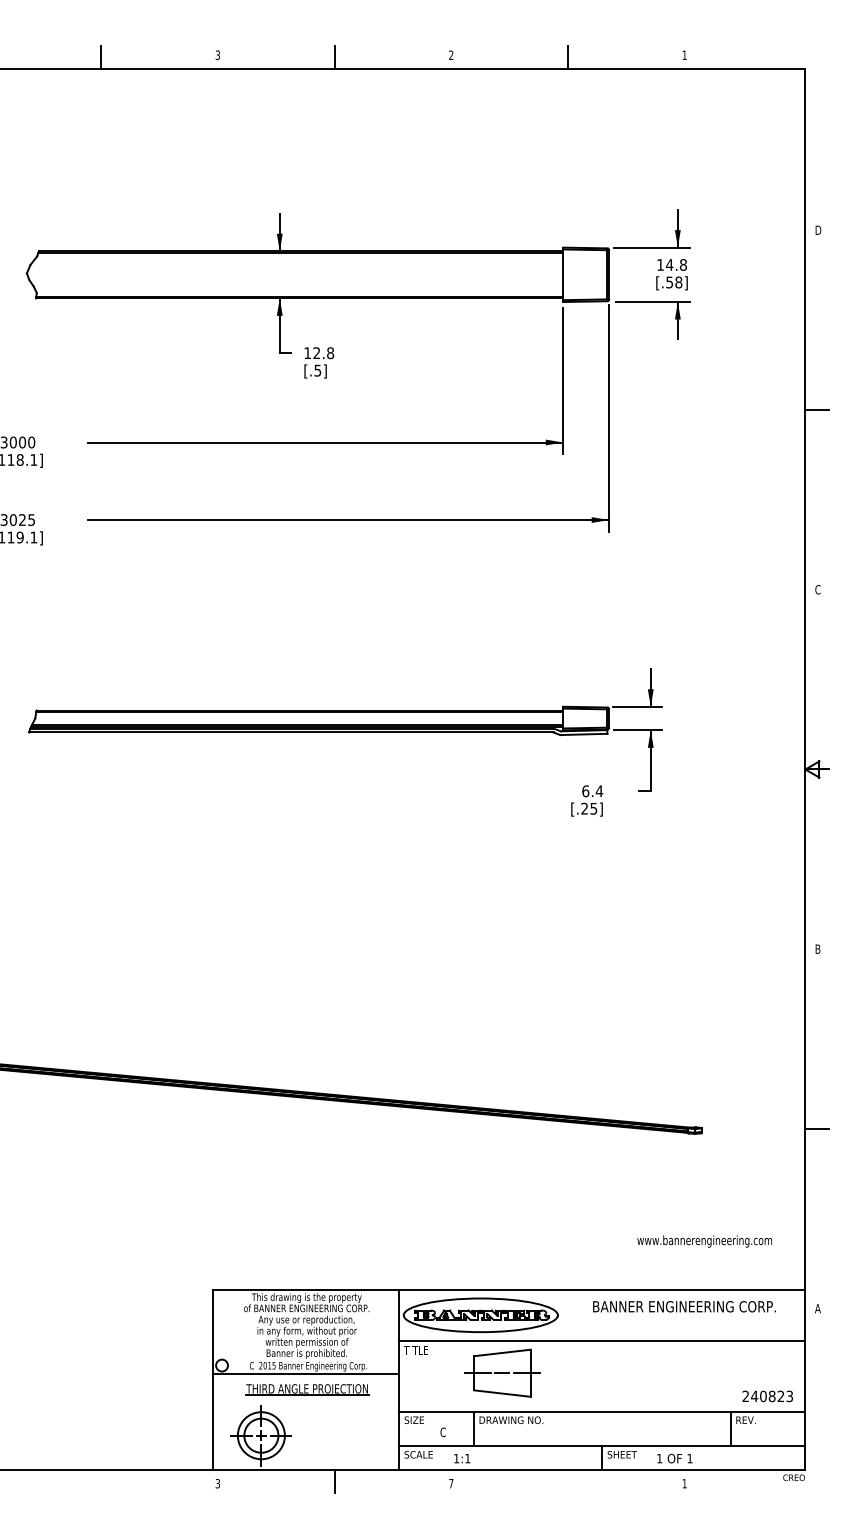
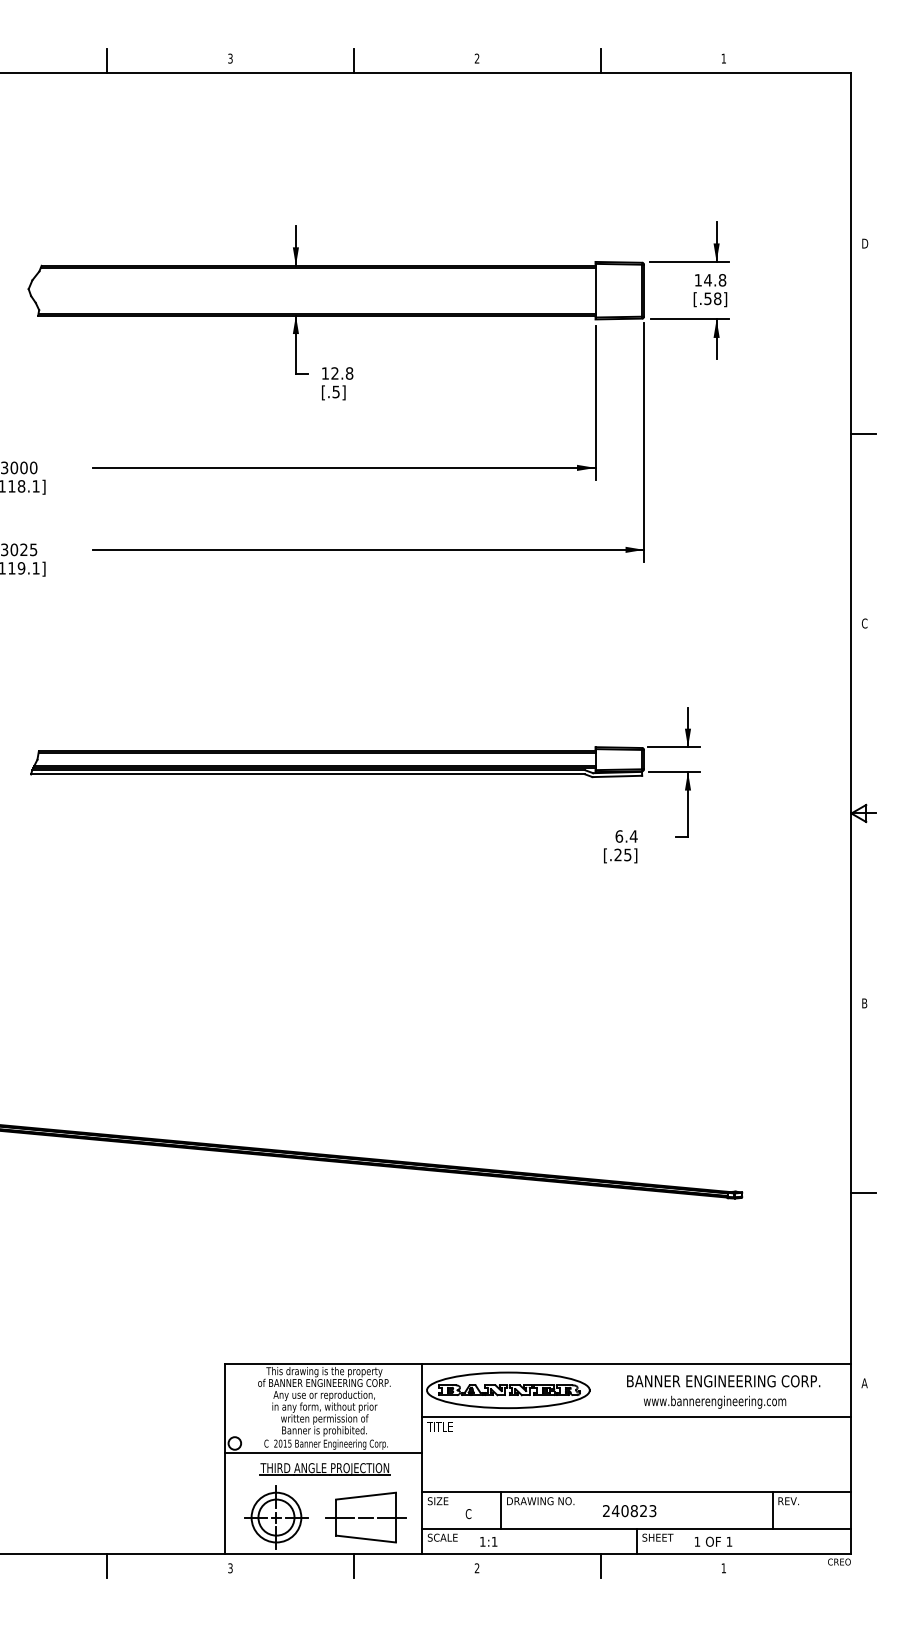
text: (705, 1240) -> (715, 1401), moved
part: (501, 1373) -> (365, 1517), moved
text: (767, 1396) -> (629, 1511), moved
line: (101, 1481) -> (107, 1565), added
line: (567, 1481) -> (600, 1565), added
text: (450, 1483) -> (476, 1568), 7 -> 2

